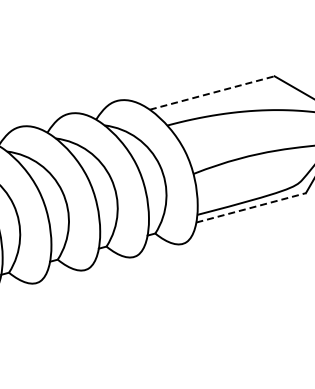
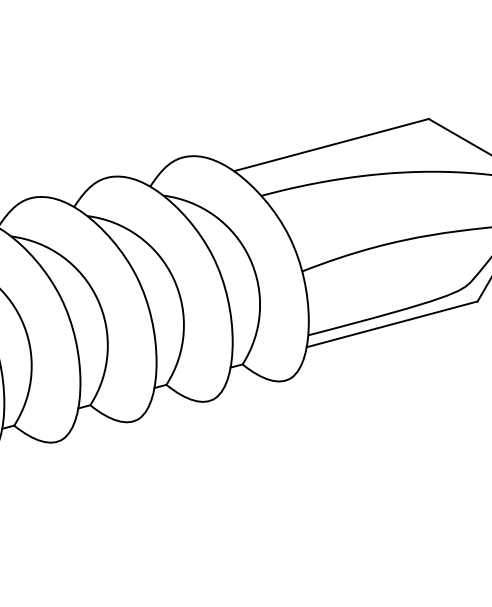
line: (212, 93) -> (331, 145), dashed -> solid
line: (251, 207) -> (392, 323), dashed -> solid

